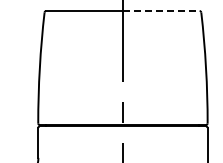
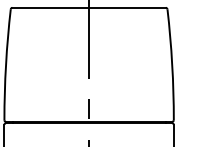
line: (161, 11) -> (127, 8), dashed -> solid

